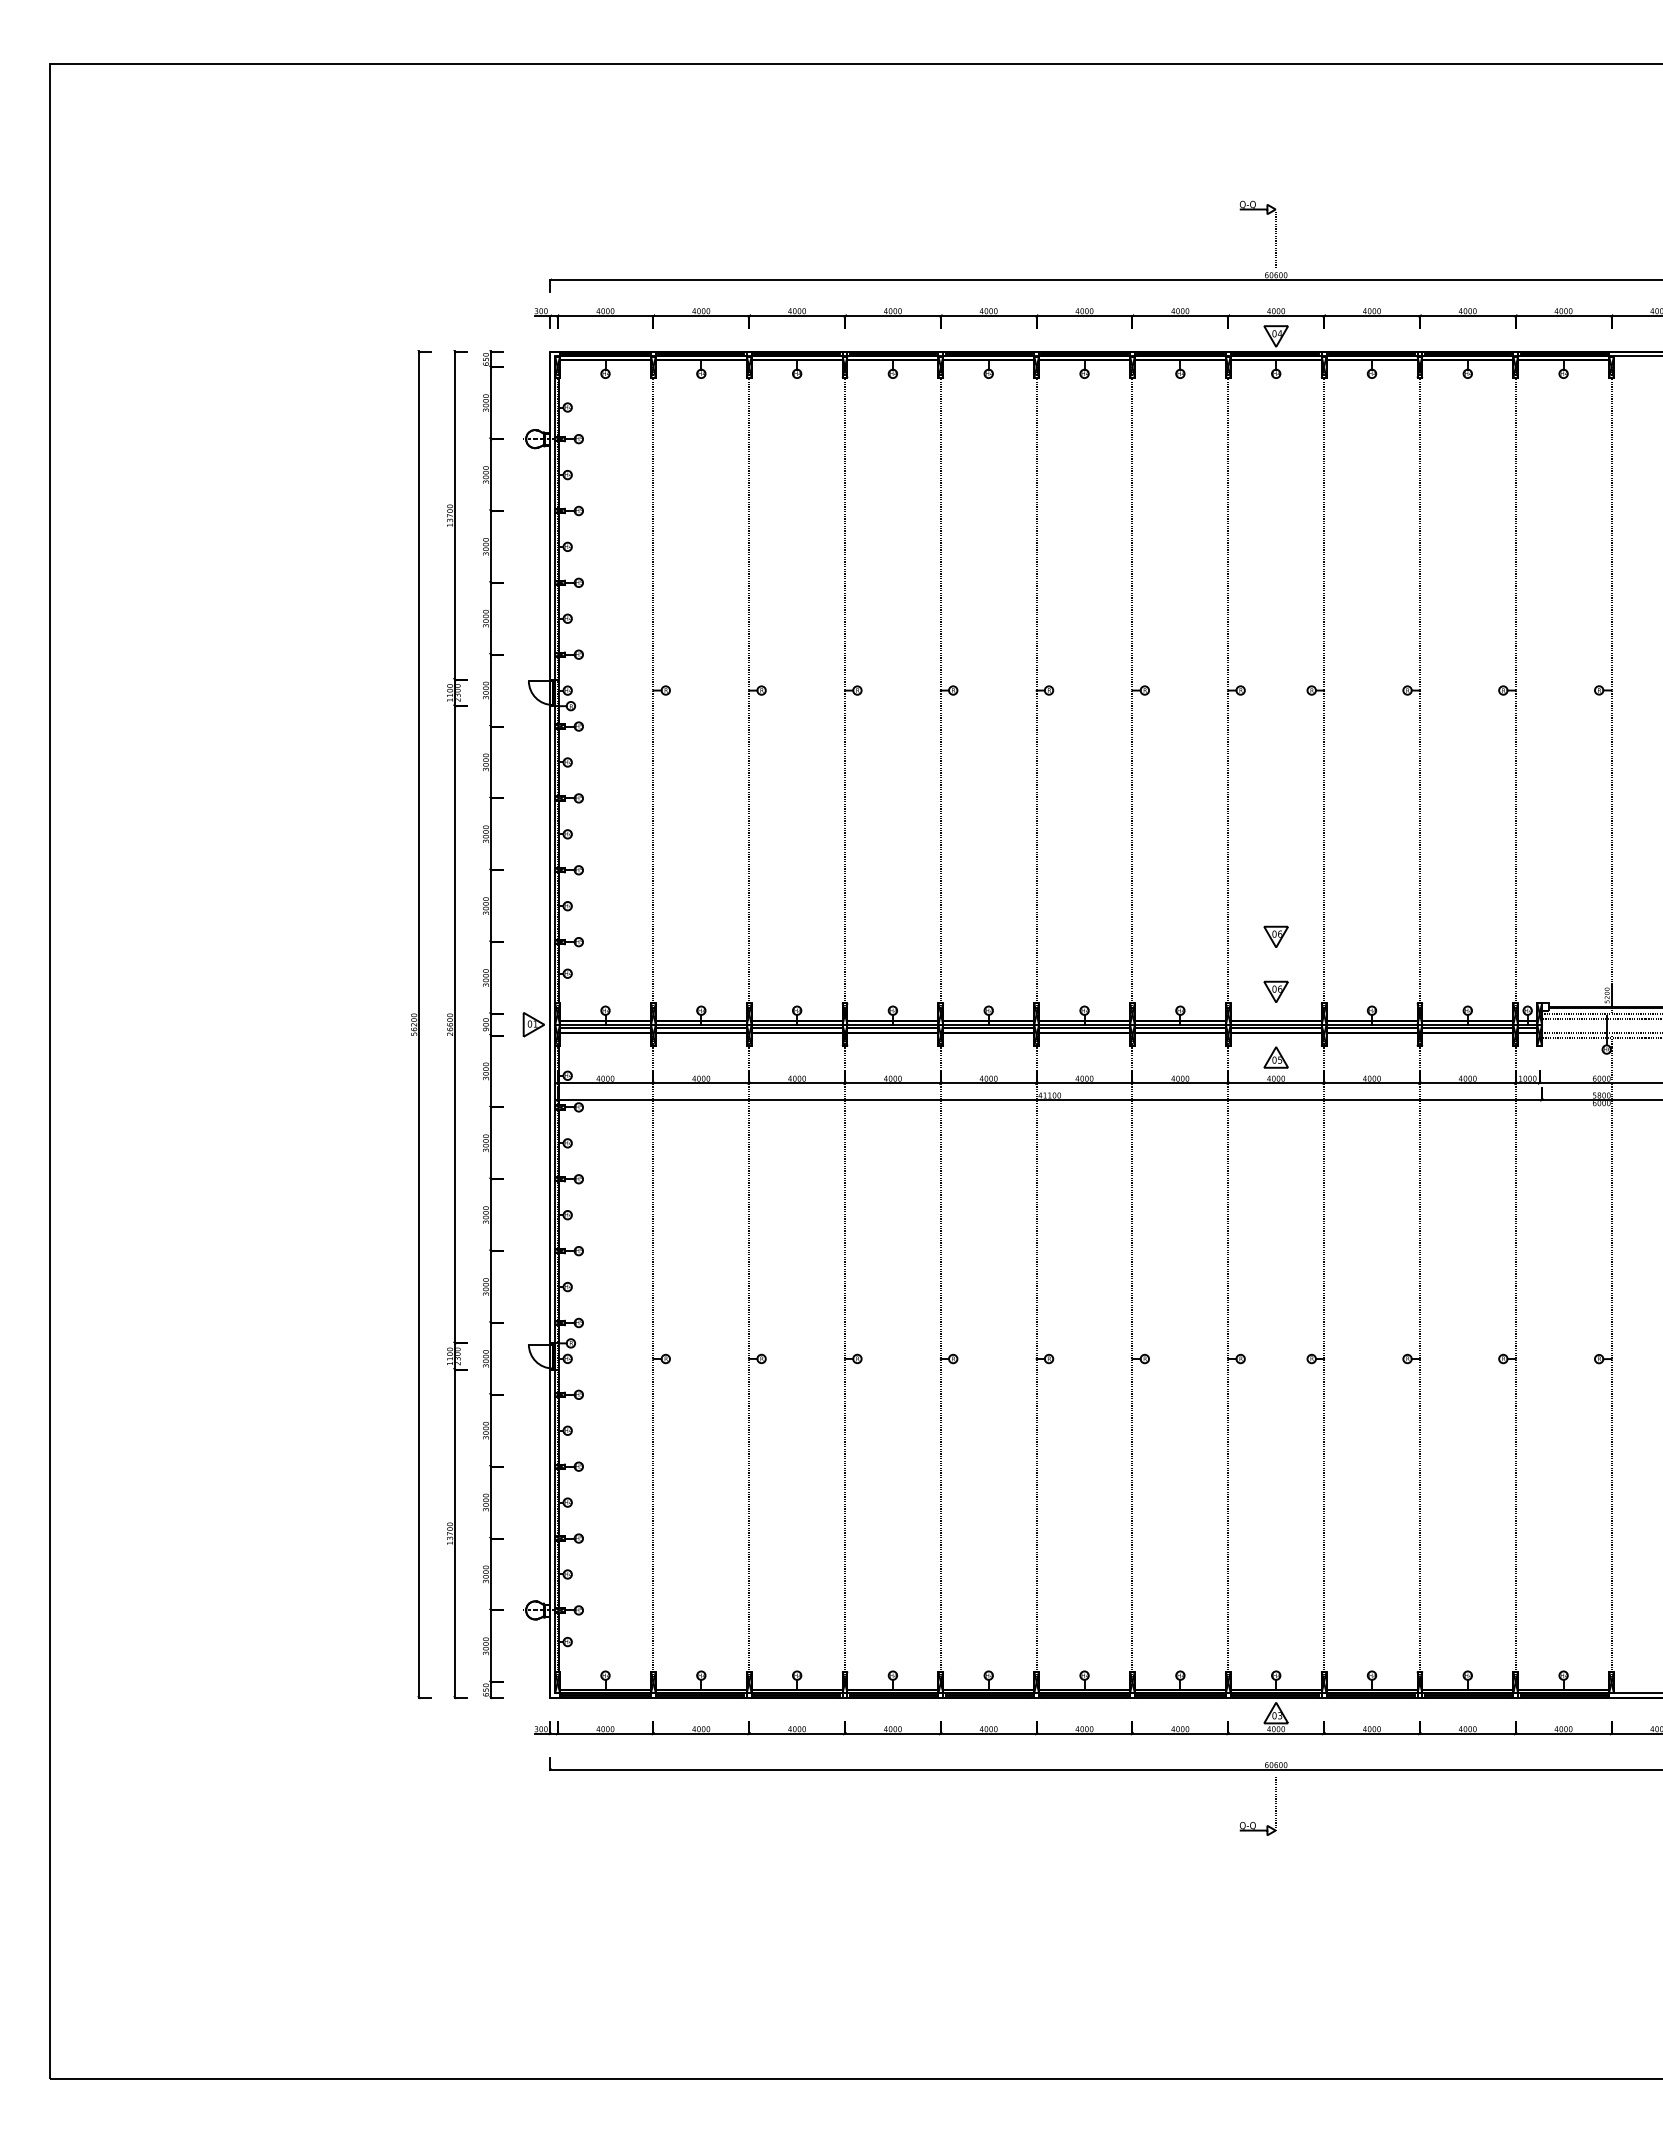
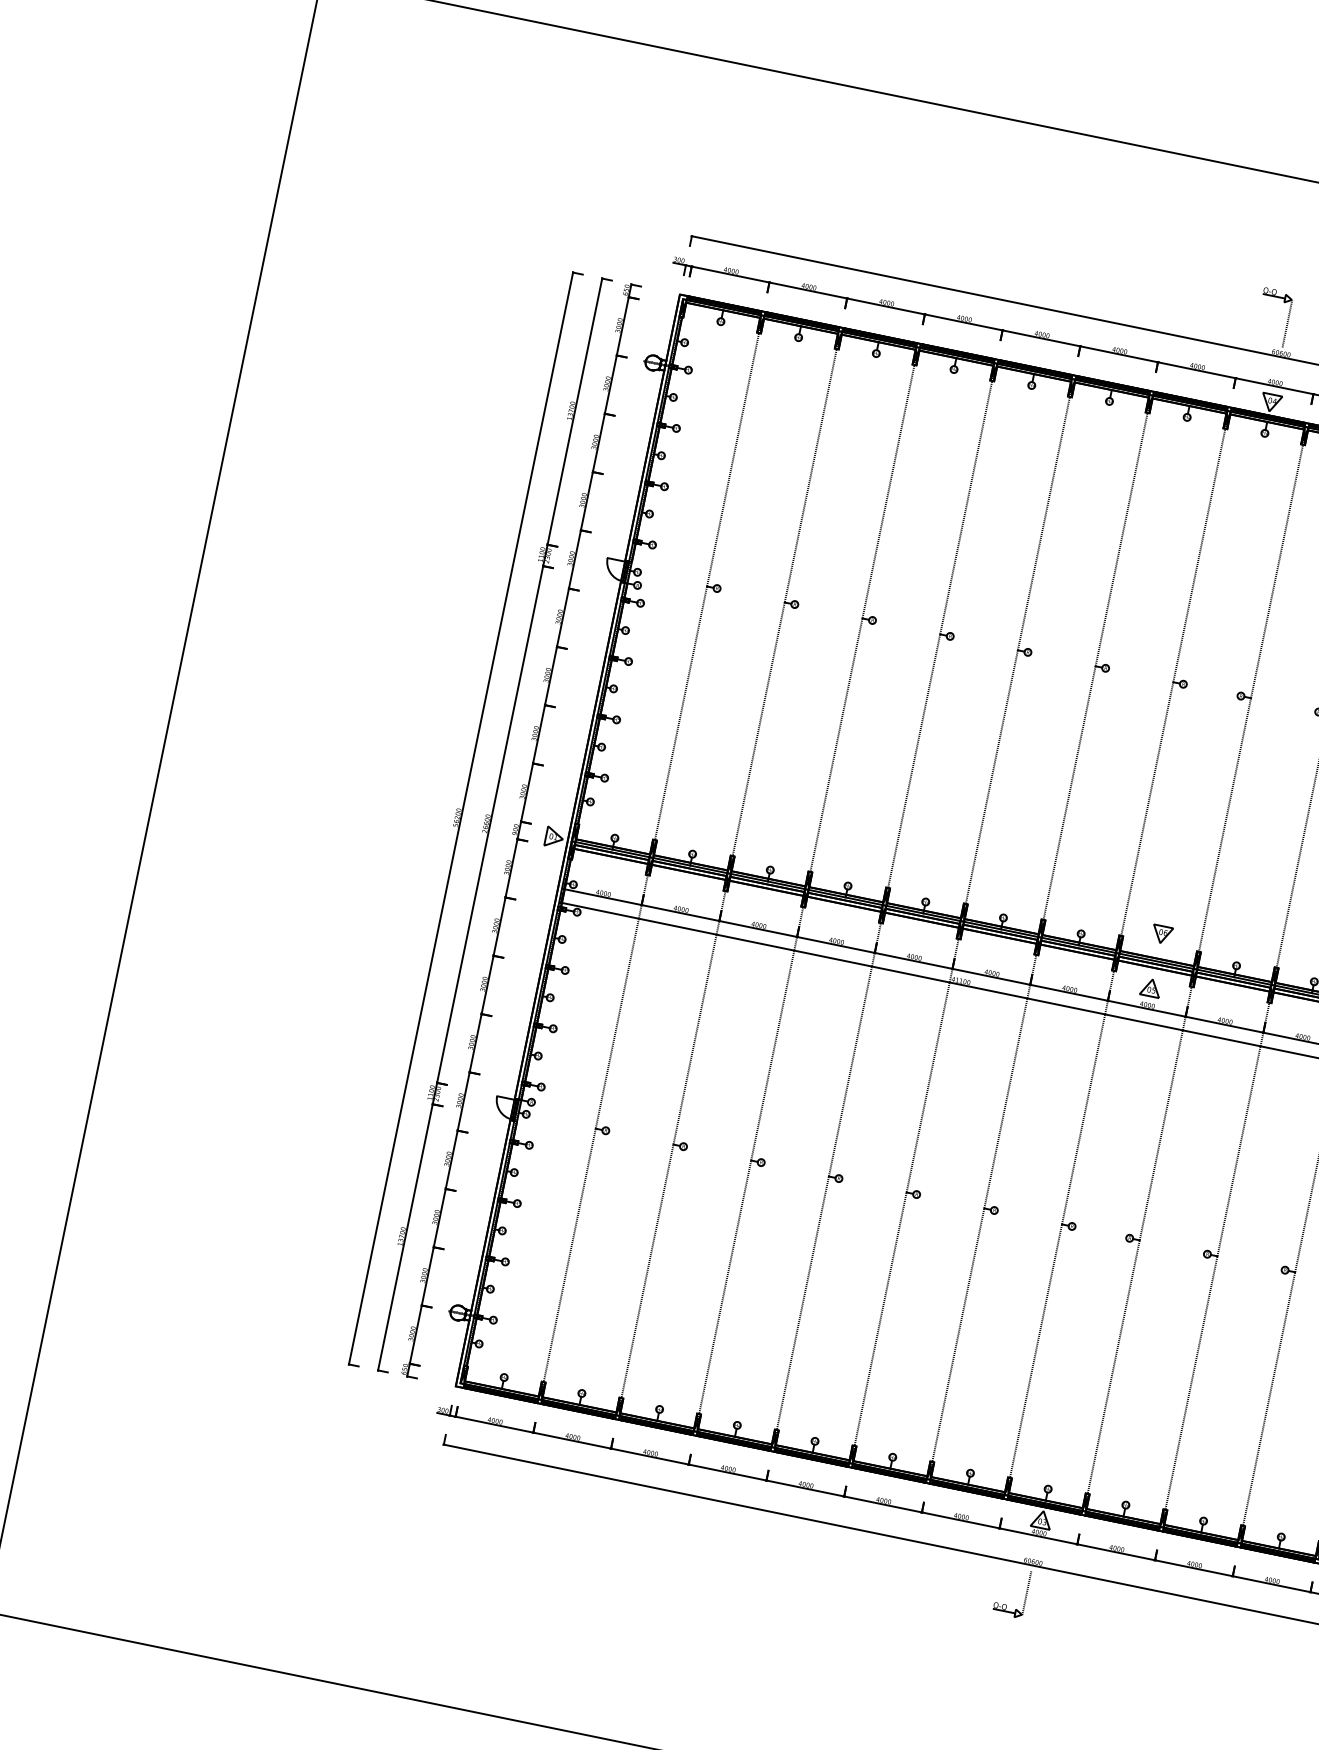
part: (1275, 936) -> (1170, 889), removed

